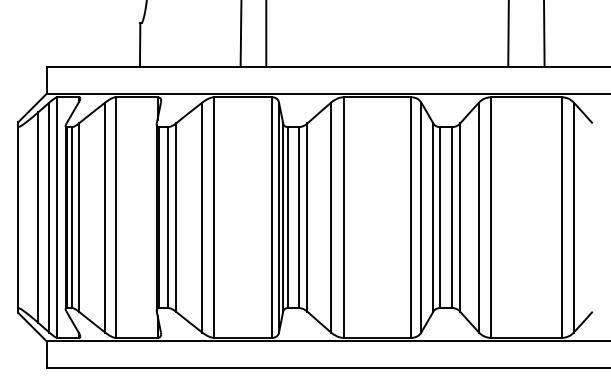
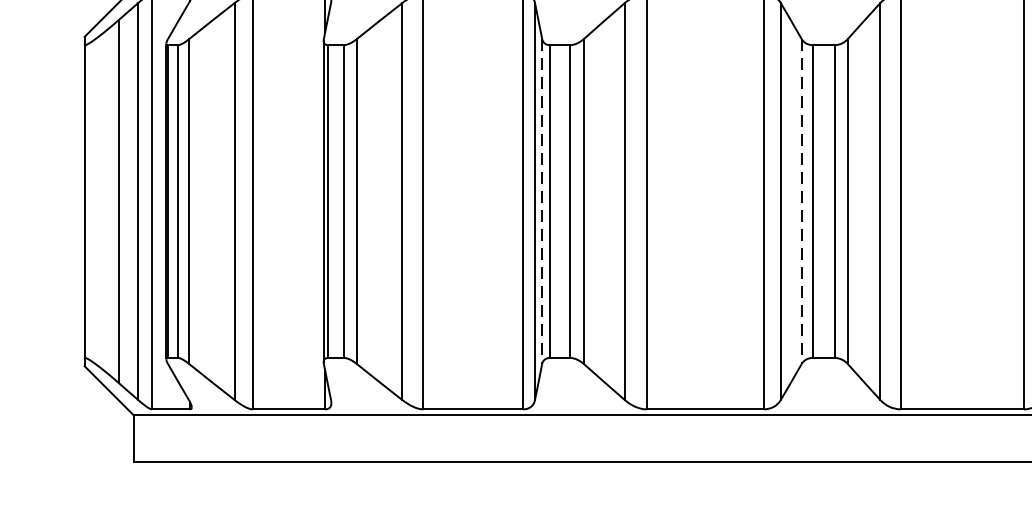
line: (283, 218) -> (542, 203), solid -> dashed
line: (433, 218) -> (801, 203), solid -> dashed

